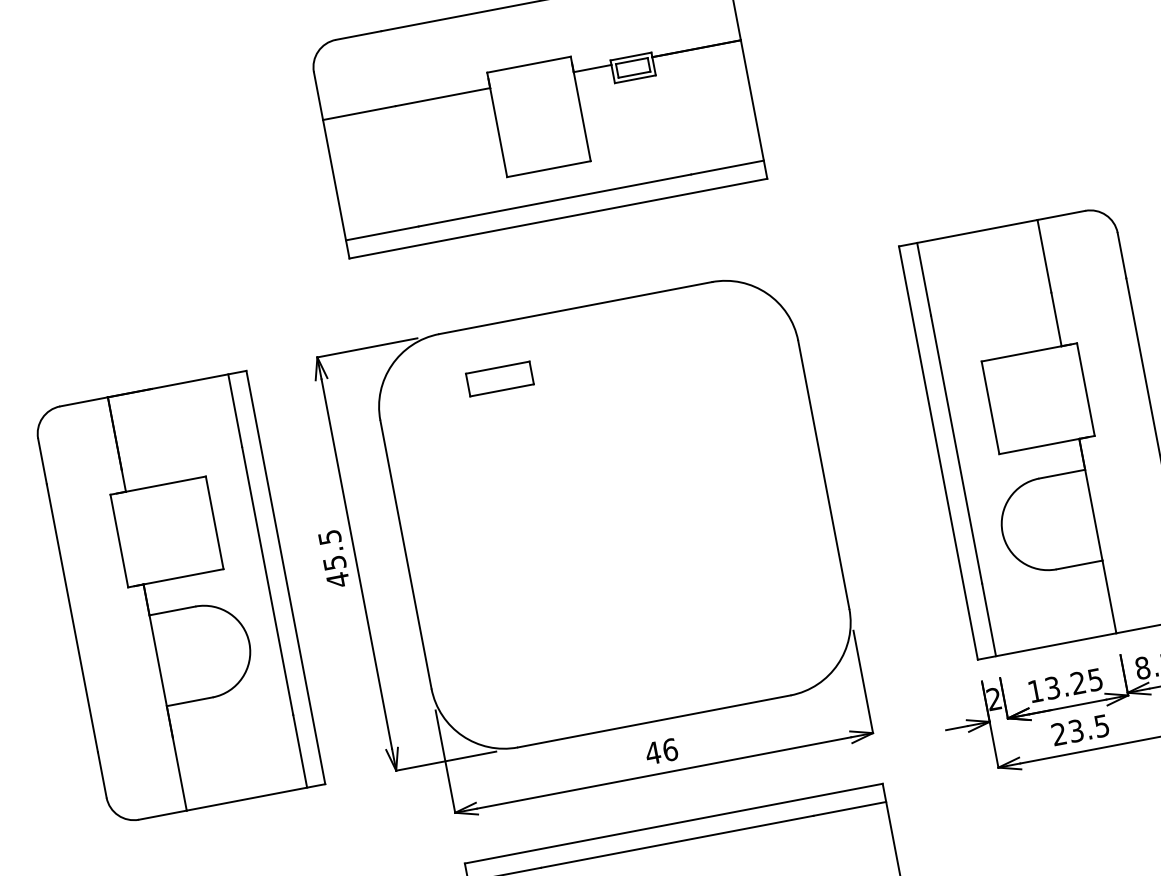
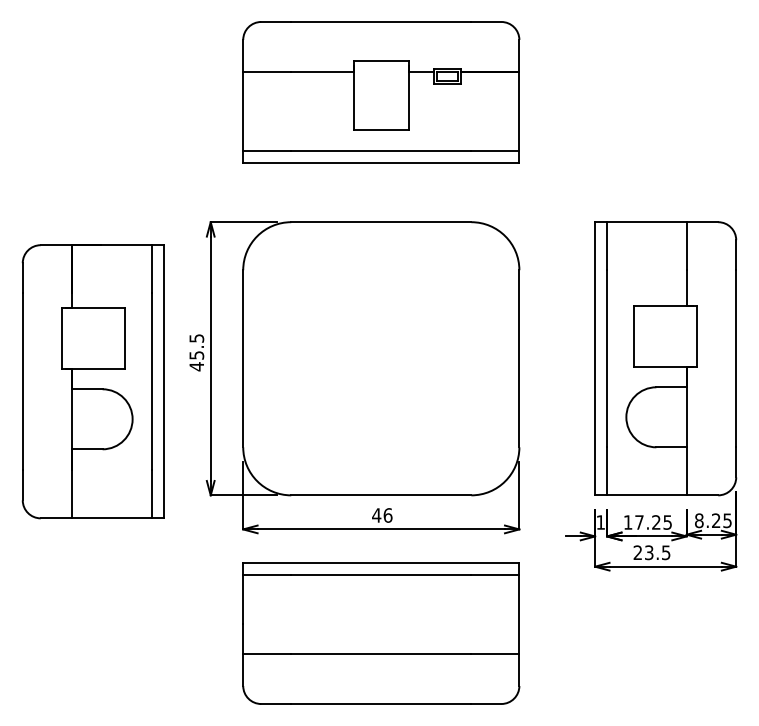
part: (499, 379) -> (324, 258), removed
part: (177, 597) -> (92, 381), moved
text: (1052, 687) -> (639, 522), 13.25 -> 17.25
text: (993, 699) -> (600, 522), 2 -> 1

